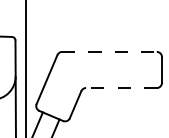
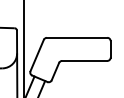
line: (110, 51) -> (77, 37), dashed -> solid
line: (121, 87) -> (84, 60), dashed -> solid

